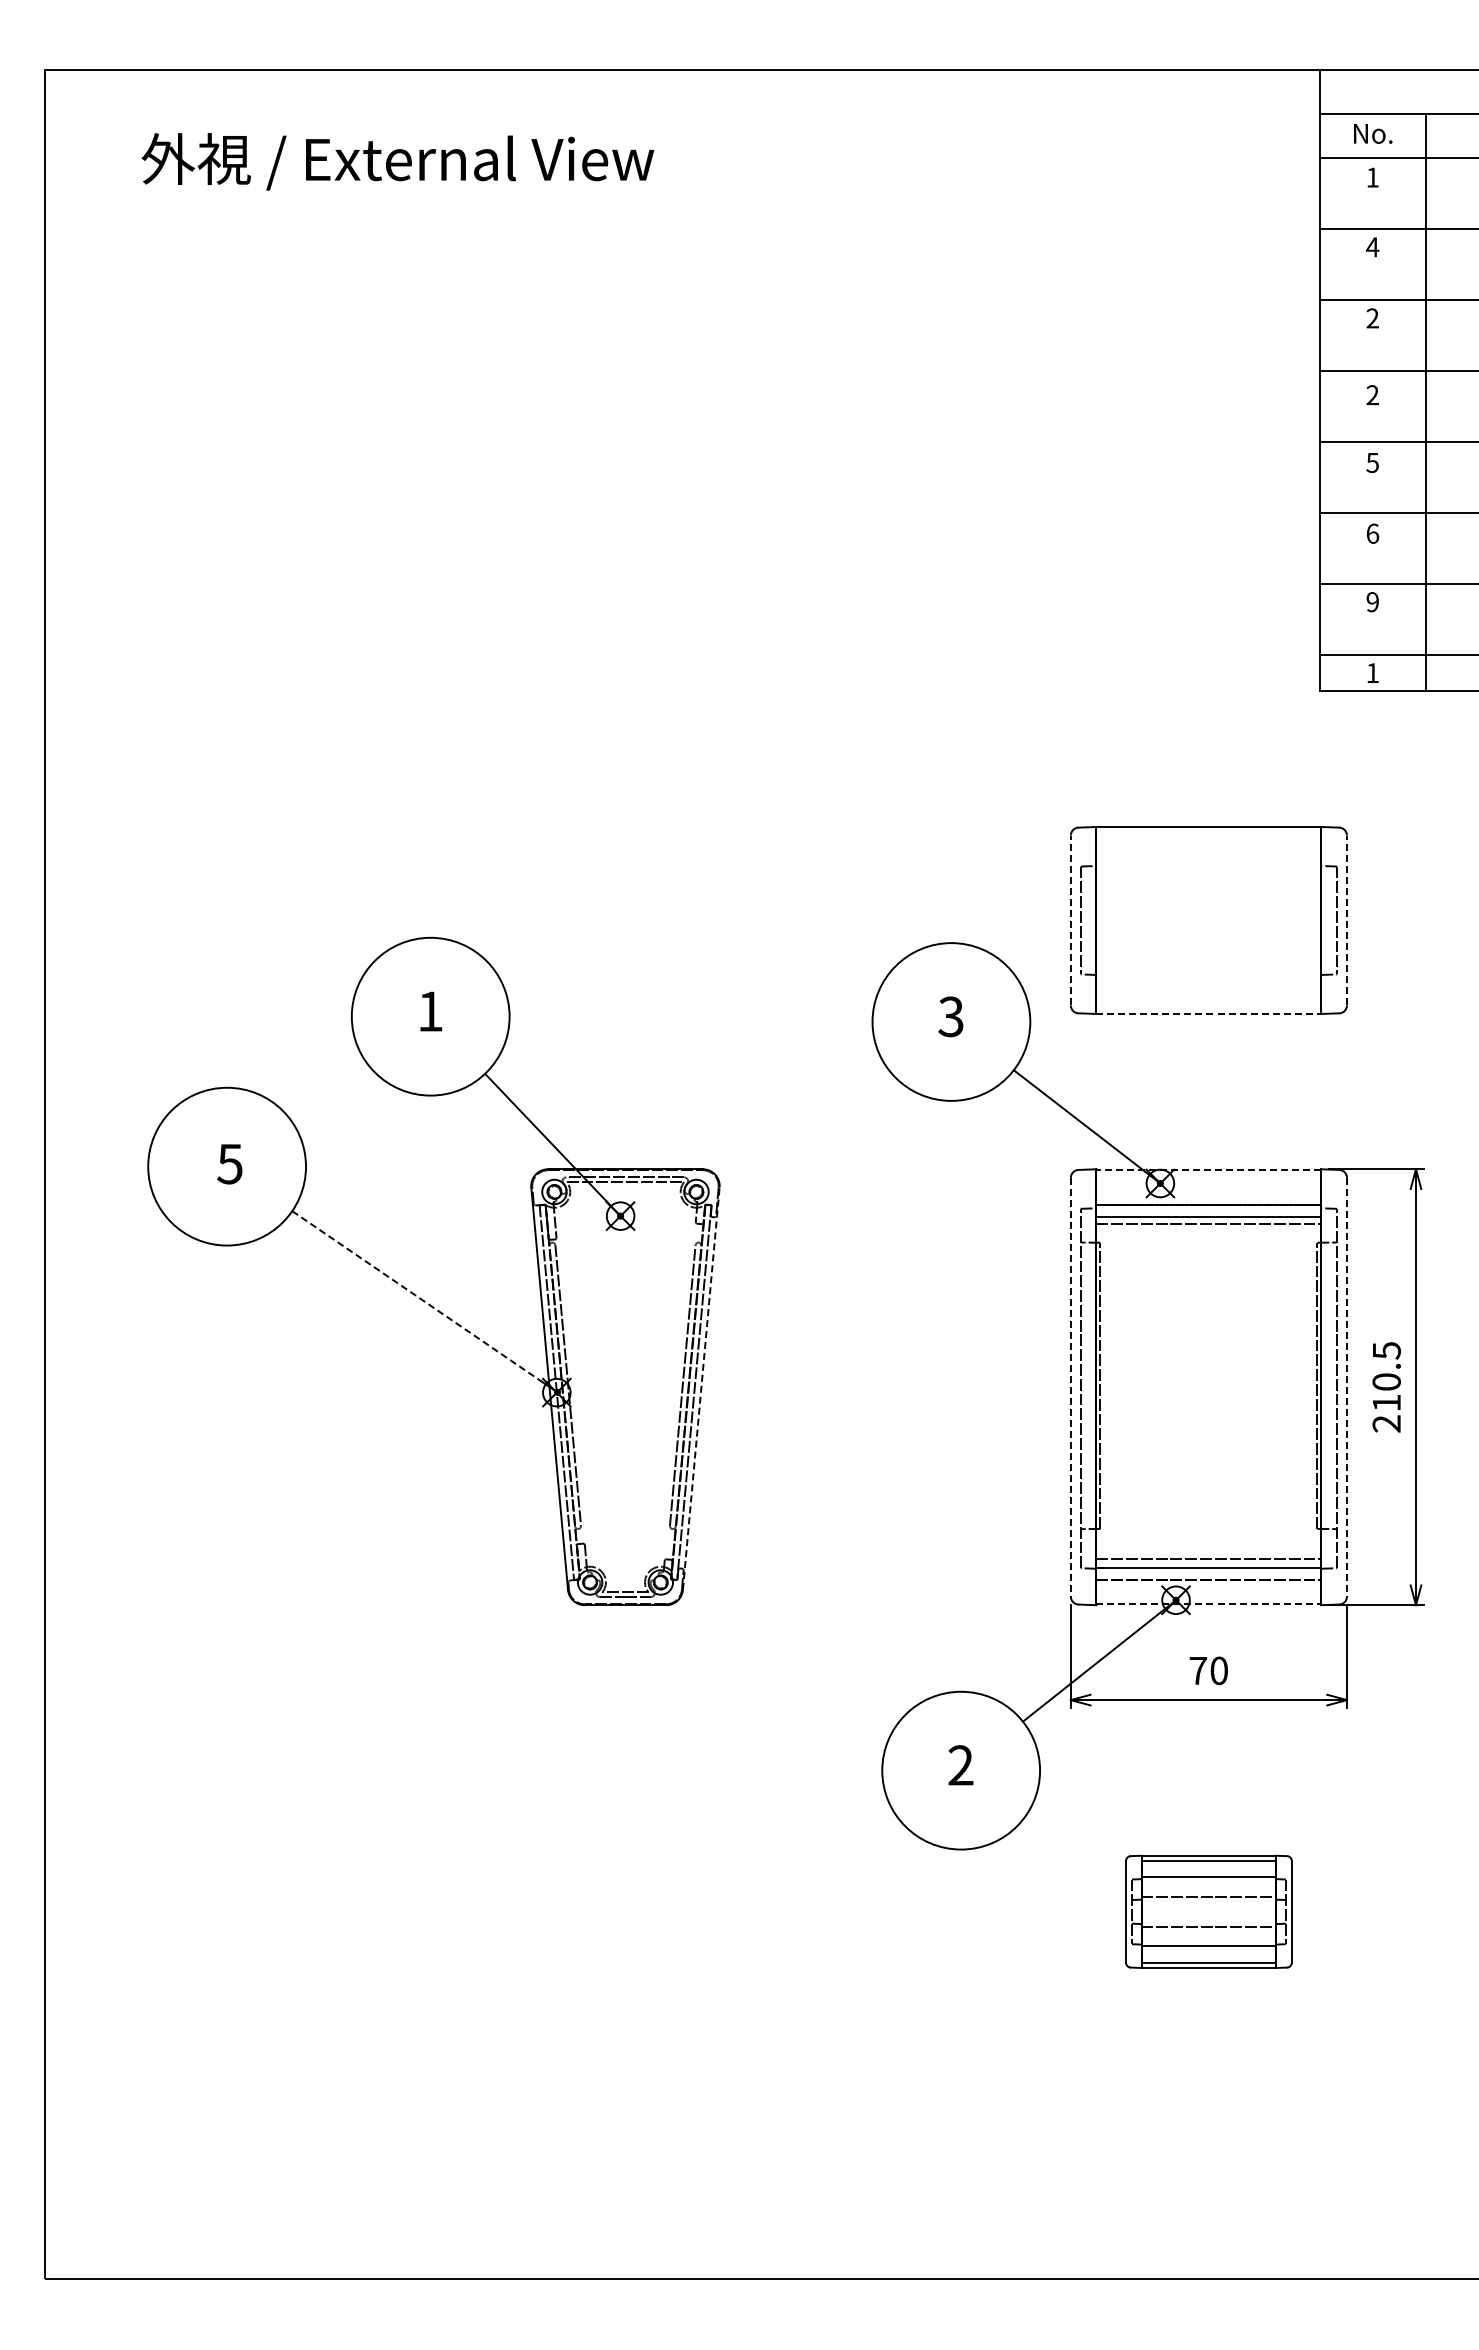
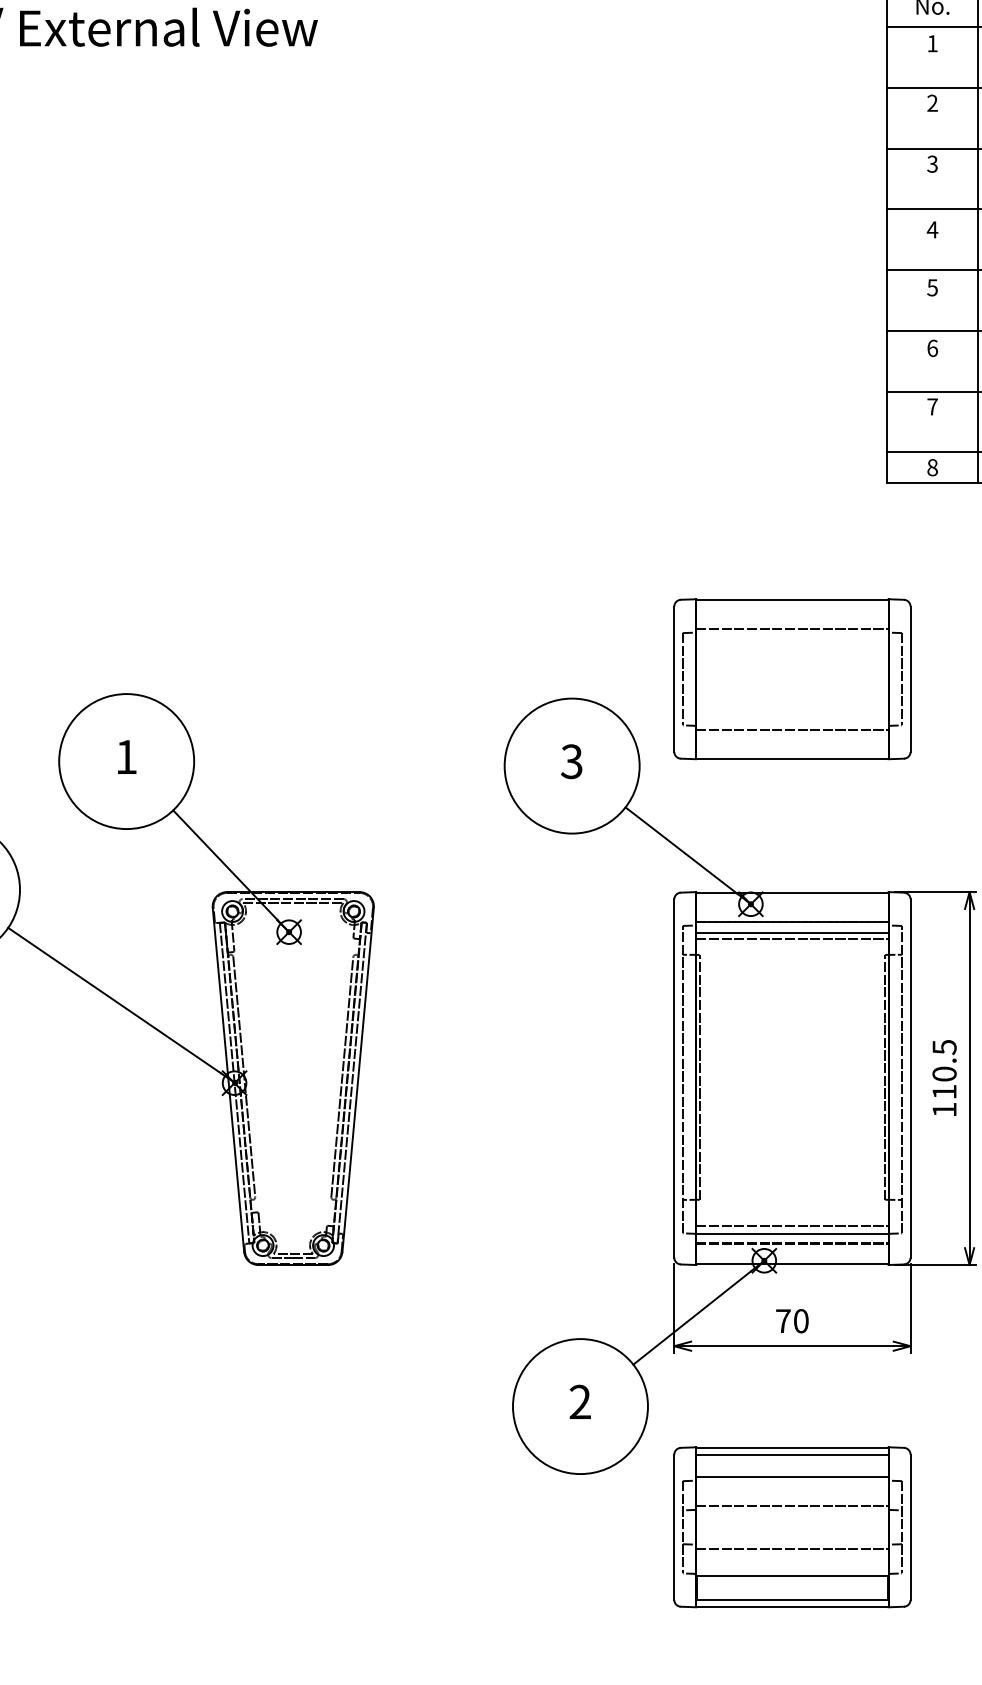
text: (1372, 247) -> (932, 103), 4 -> 2
text: (1372, 318) -> (932, 164), 2 -> 3
text: (1372, 395) -> (932, 230), 2 -> 4
text: (1372, 602) -> (932, 407), 9 -> 7
text: (1372, 673) -> (932, 467), 1 -> 8
line: (1208, 861) -> (792, 628), added
line: (1070, 920) -> (674, 679), dashed -> solid
line: (1346, 920) -> (910, 679), dashed -> solid
line: (1208, 979) -> (792, 729), added
line: (1209, 1013) -> (792, 758), dashed -> solid
line: (1208, 1170) -> (792, 893), dashed -> solid
line: (416, 1296) -> (114, 1000), dashed -> solid
line: (1070, 1387) -> (674, 1078), dashed -> solid
line: (1346, 1387) -> (910, 1078), dashed -> solid
line: (701, 1388) -> (358, 1079), dashed -> solid
text: (1386, 1423) -> (944, 1109), 210.5 -> 110.5
line: (1209, 1604) -> (792, 1264), dashed -> solid
part: (1208, 1911) -> (792, 1527), size x1.67

